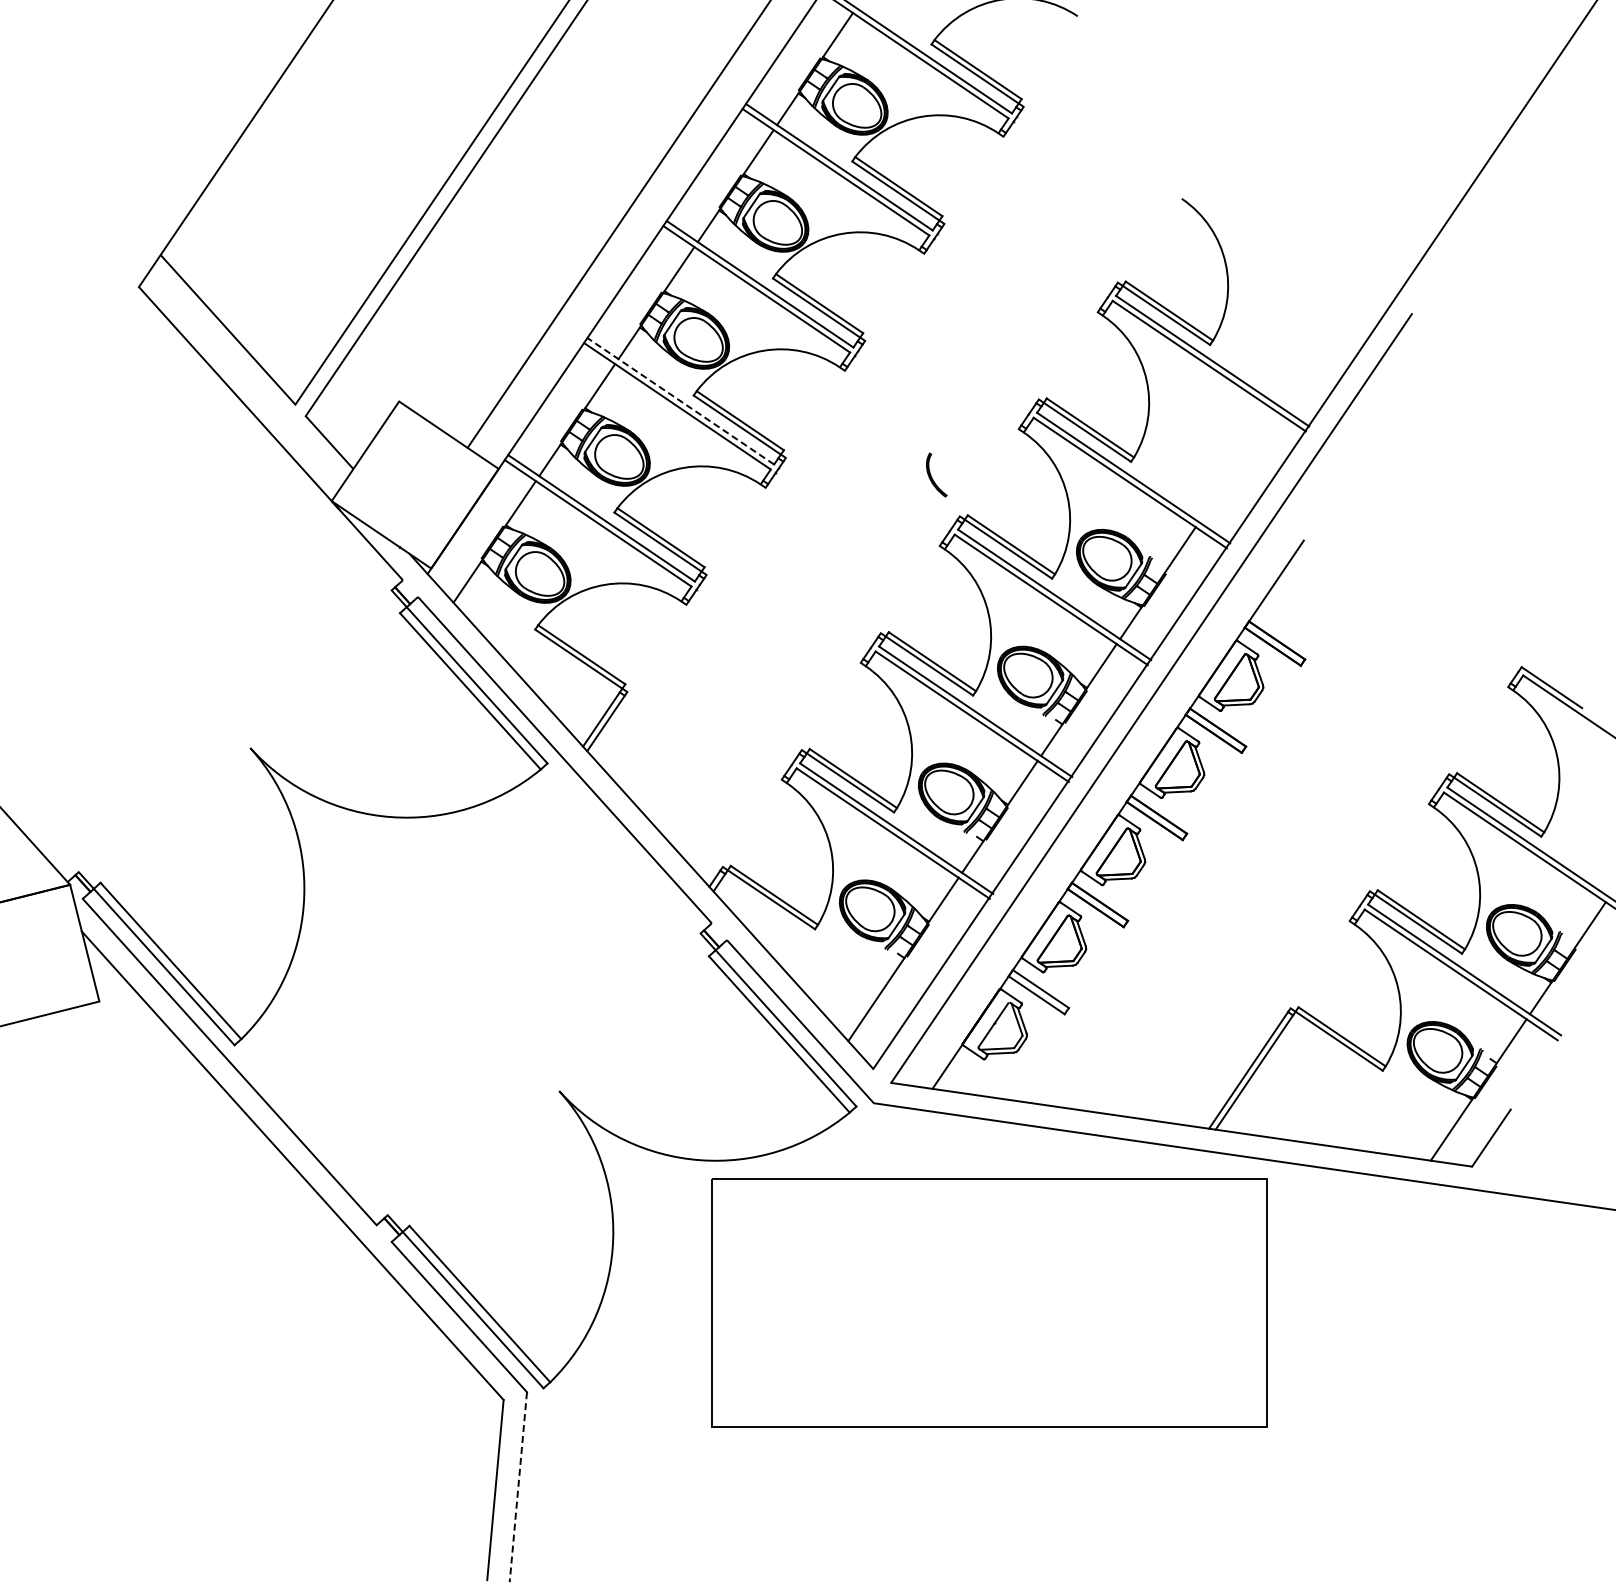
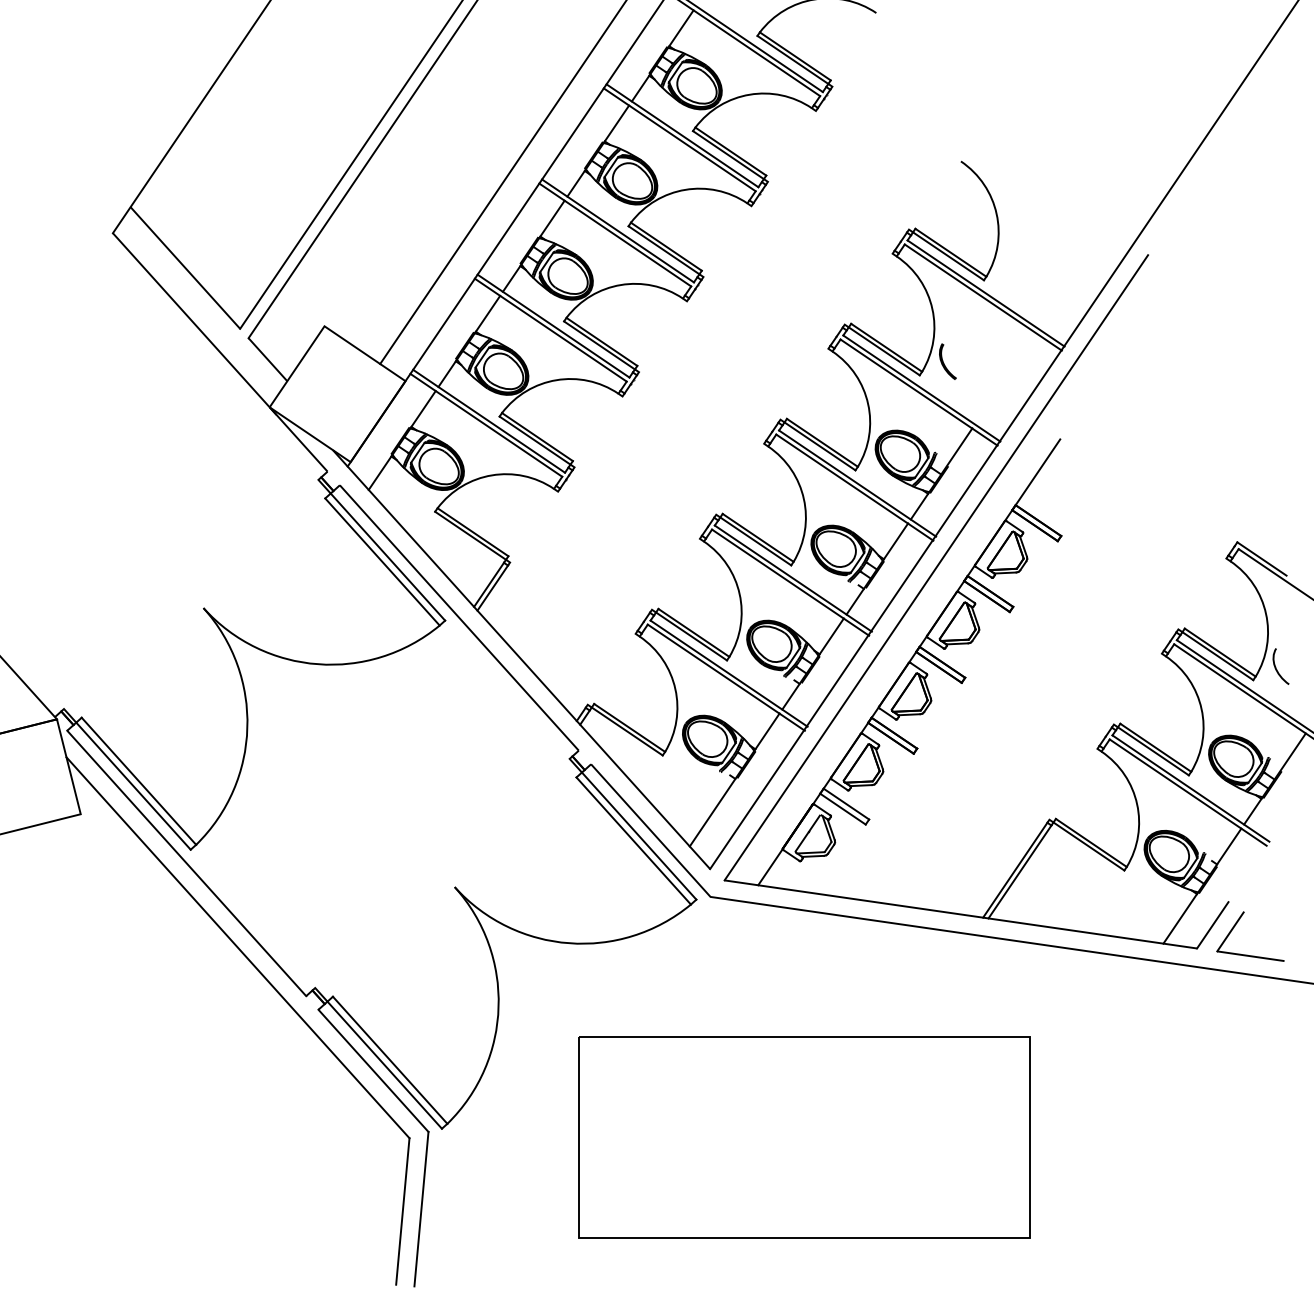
line: (680, 401) -> (553, 326), dashed -> solid
part: (936, 474) -> (947, 361), moved
curve: (1569, 820) -> (1276, 667), added
part: (1518, 1140) -> (1234, 927), added
part: (989, 1302) -> (804, 1137), moved
line: (518, 1487) -> (421, 1209), dashed -> solid

